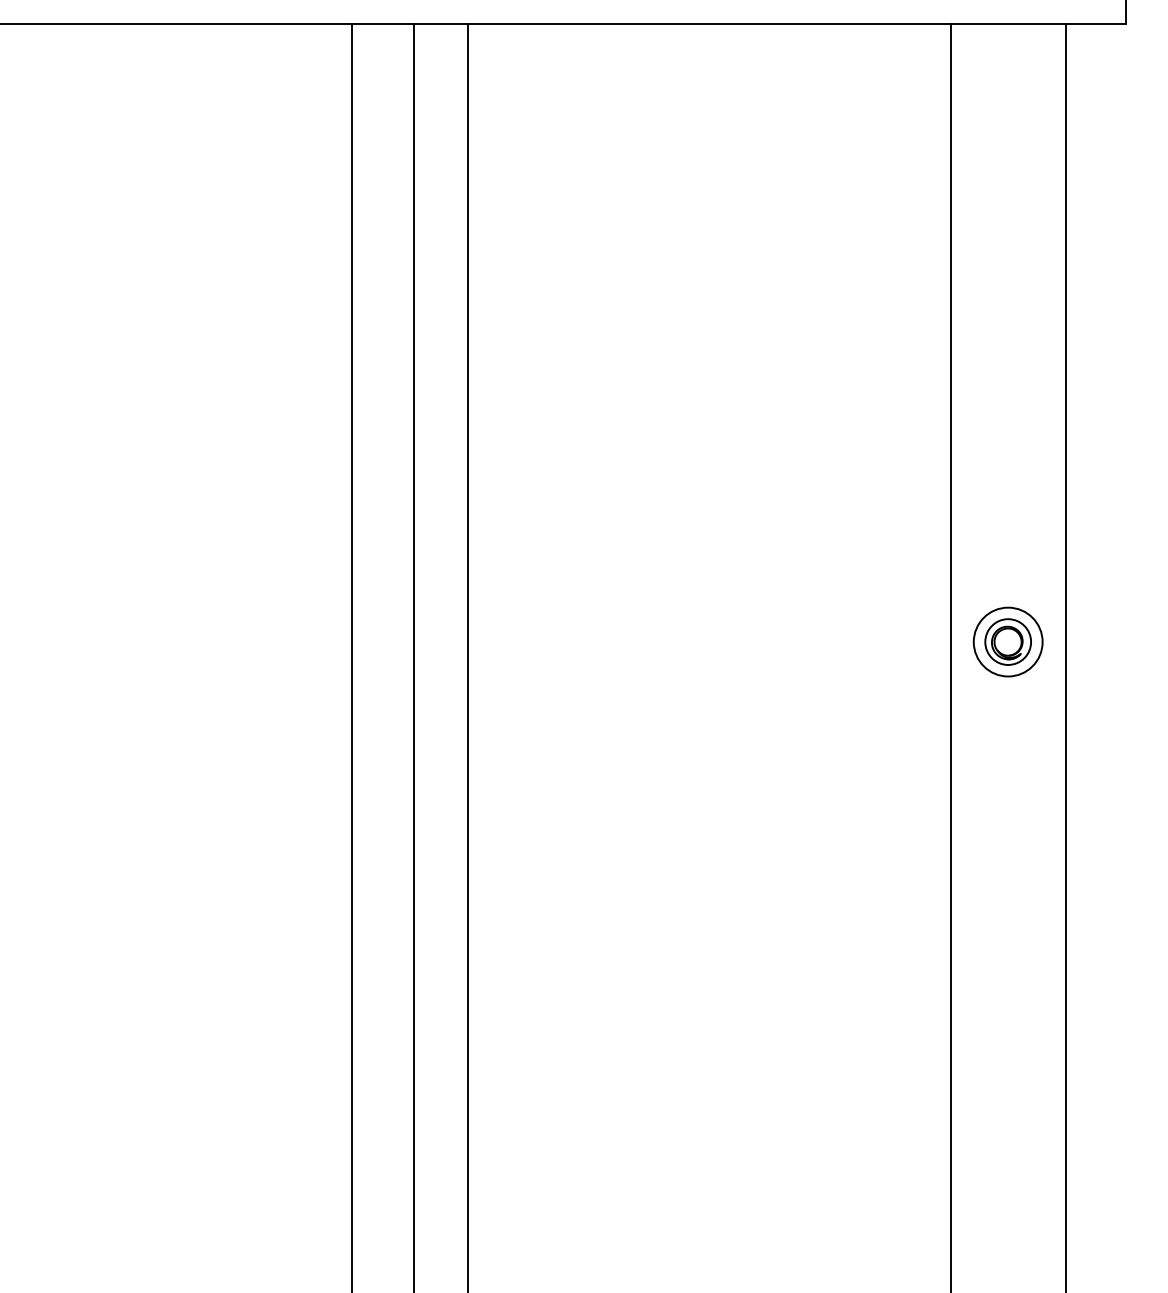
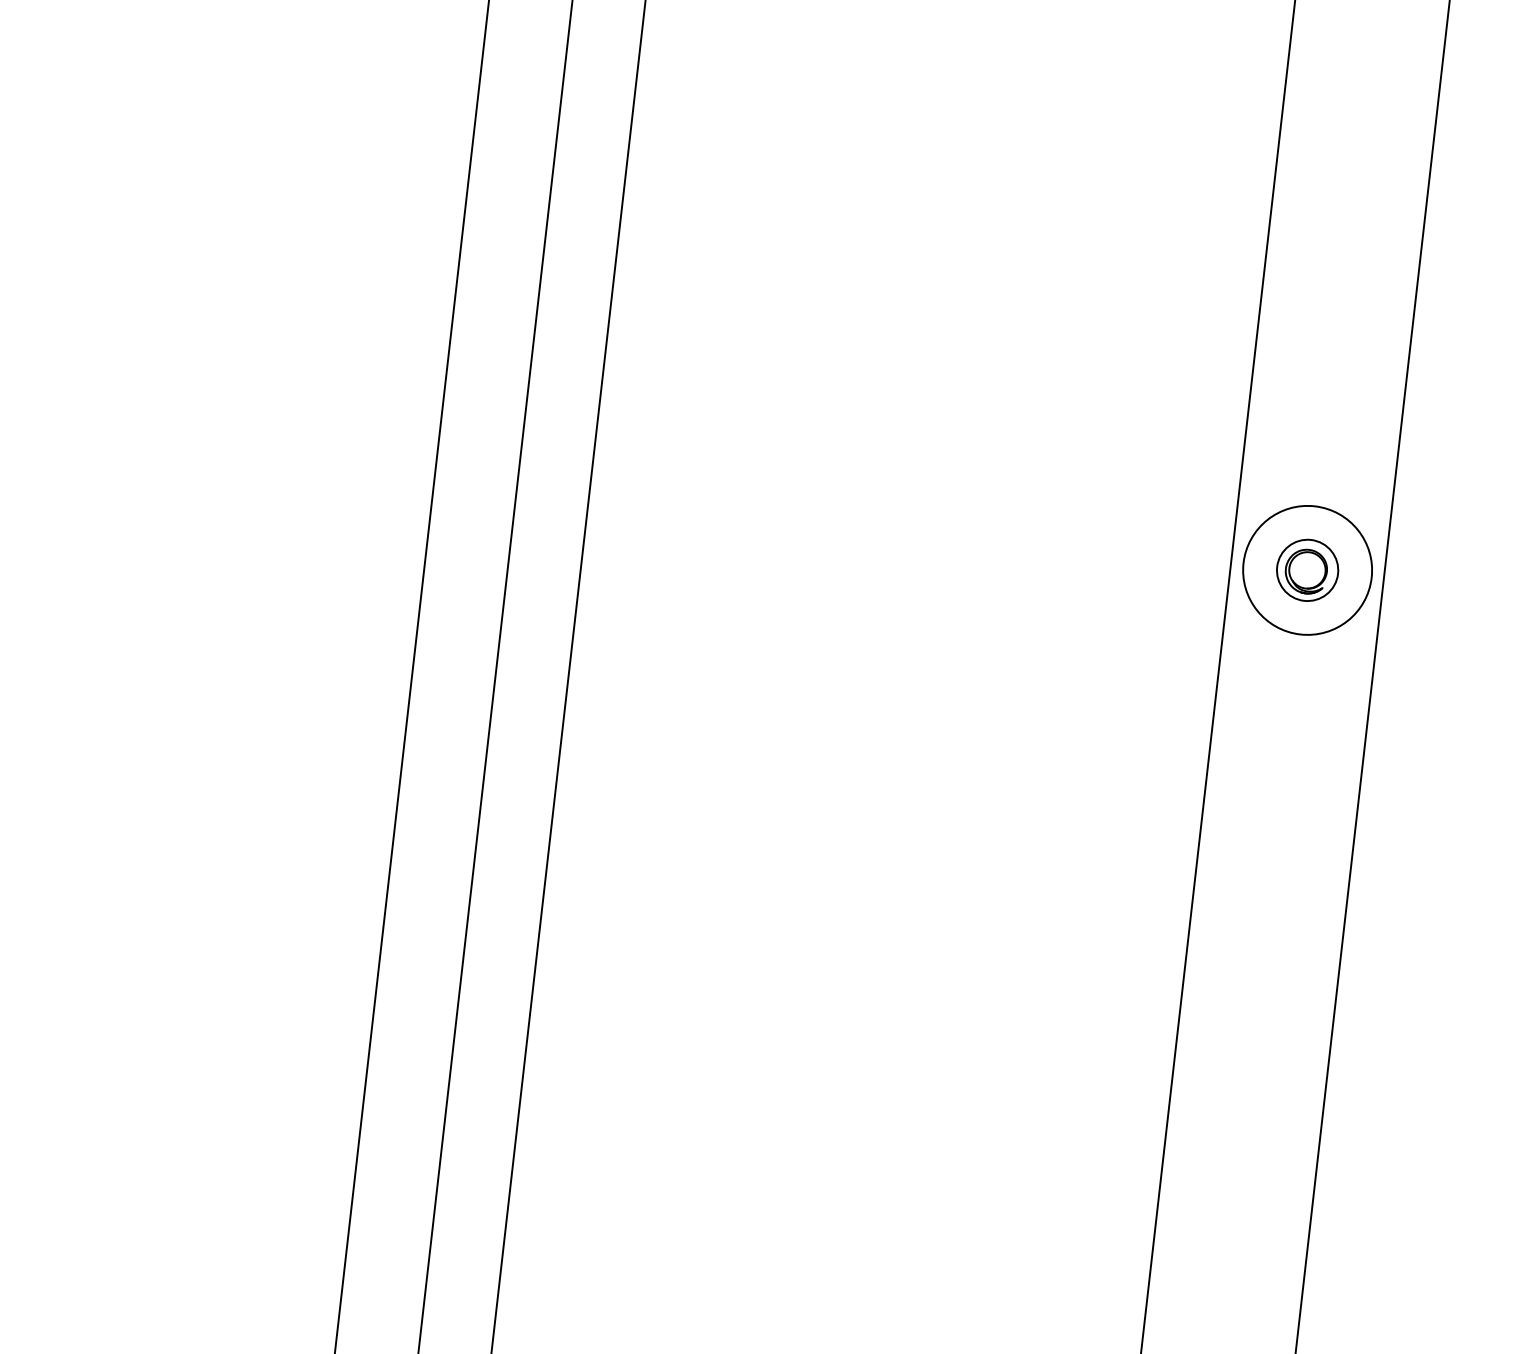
circle: (1007, 641) -> (1306, 569), size x1.4

